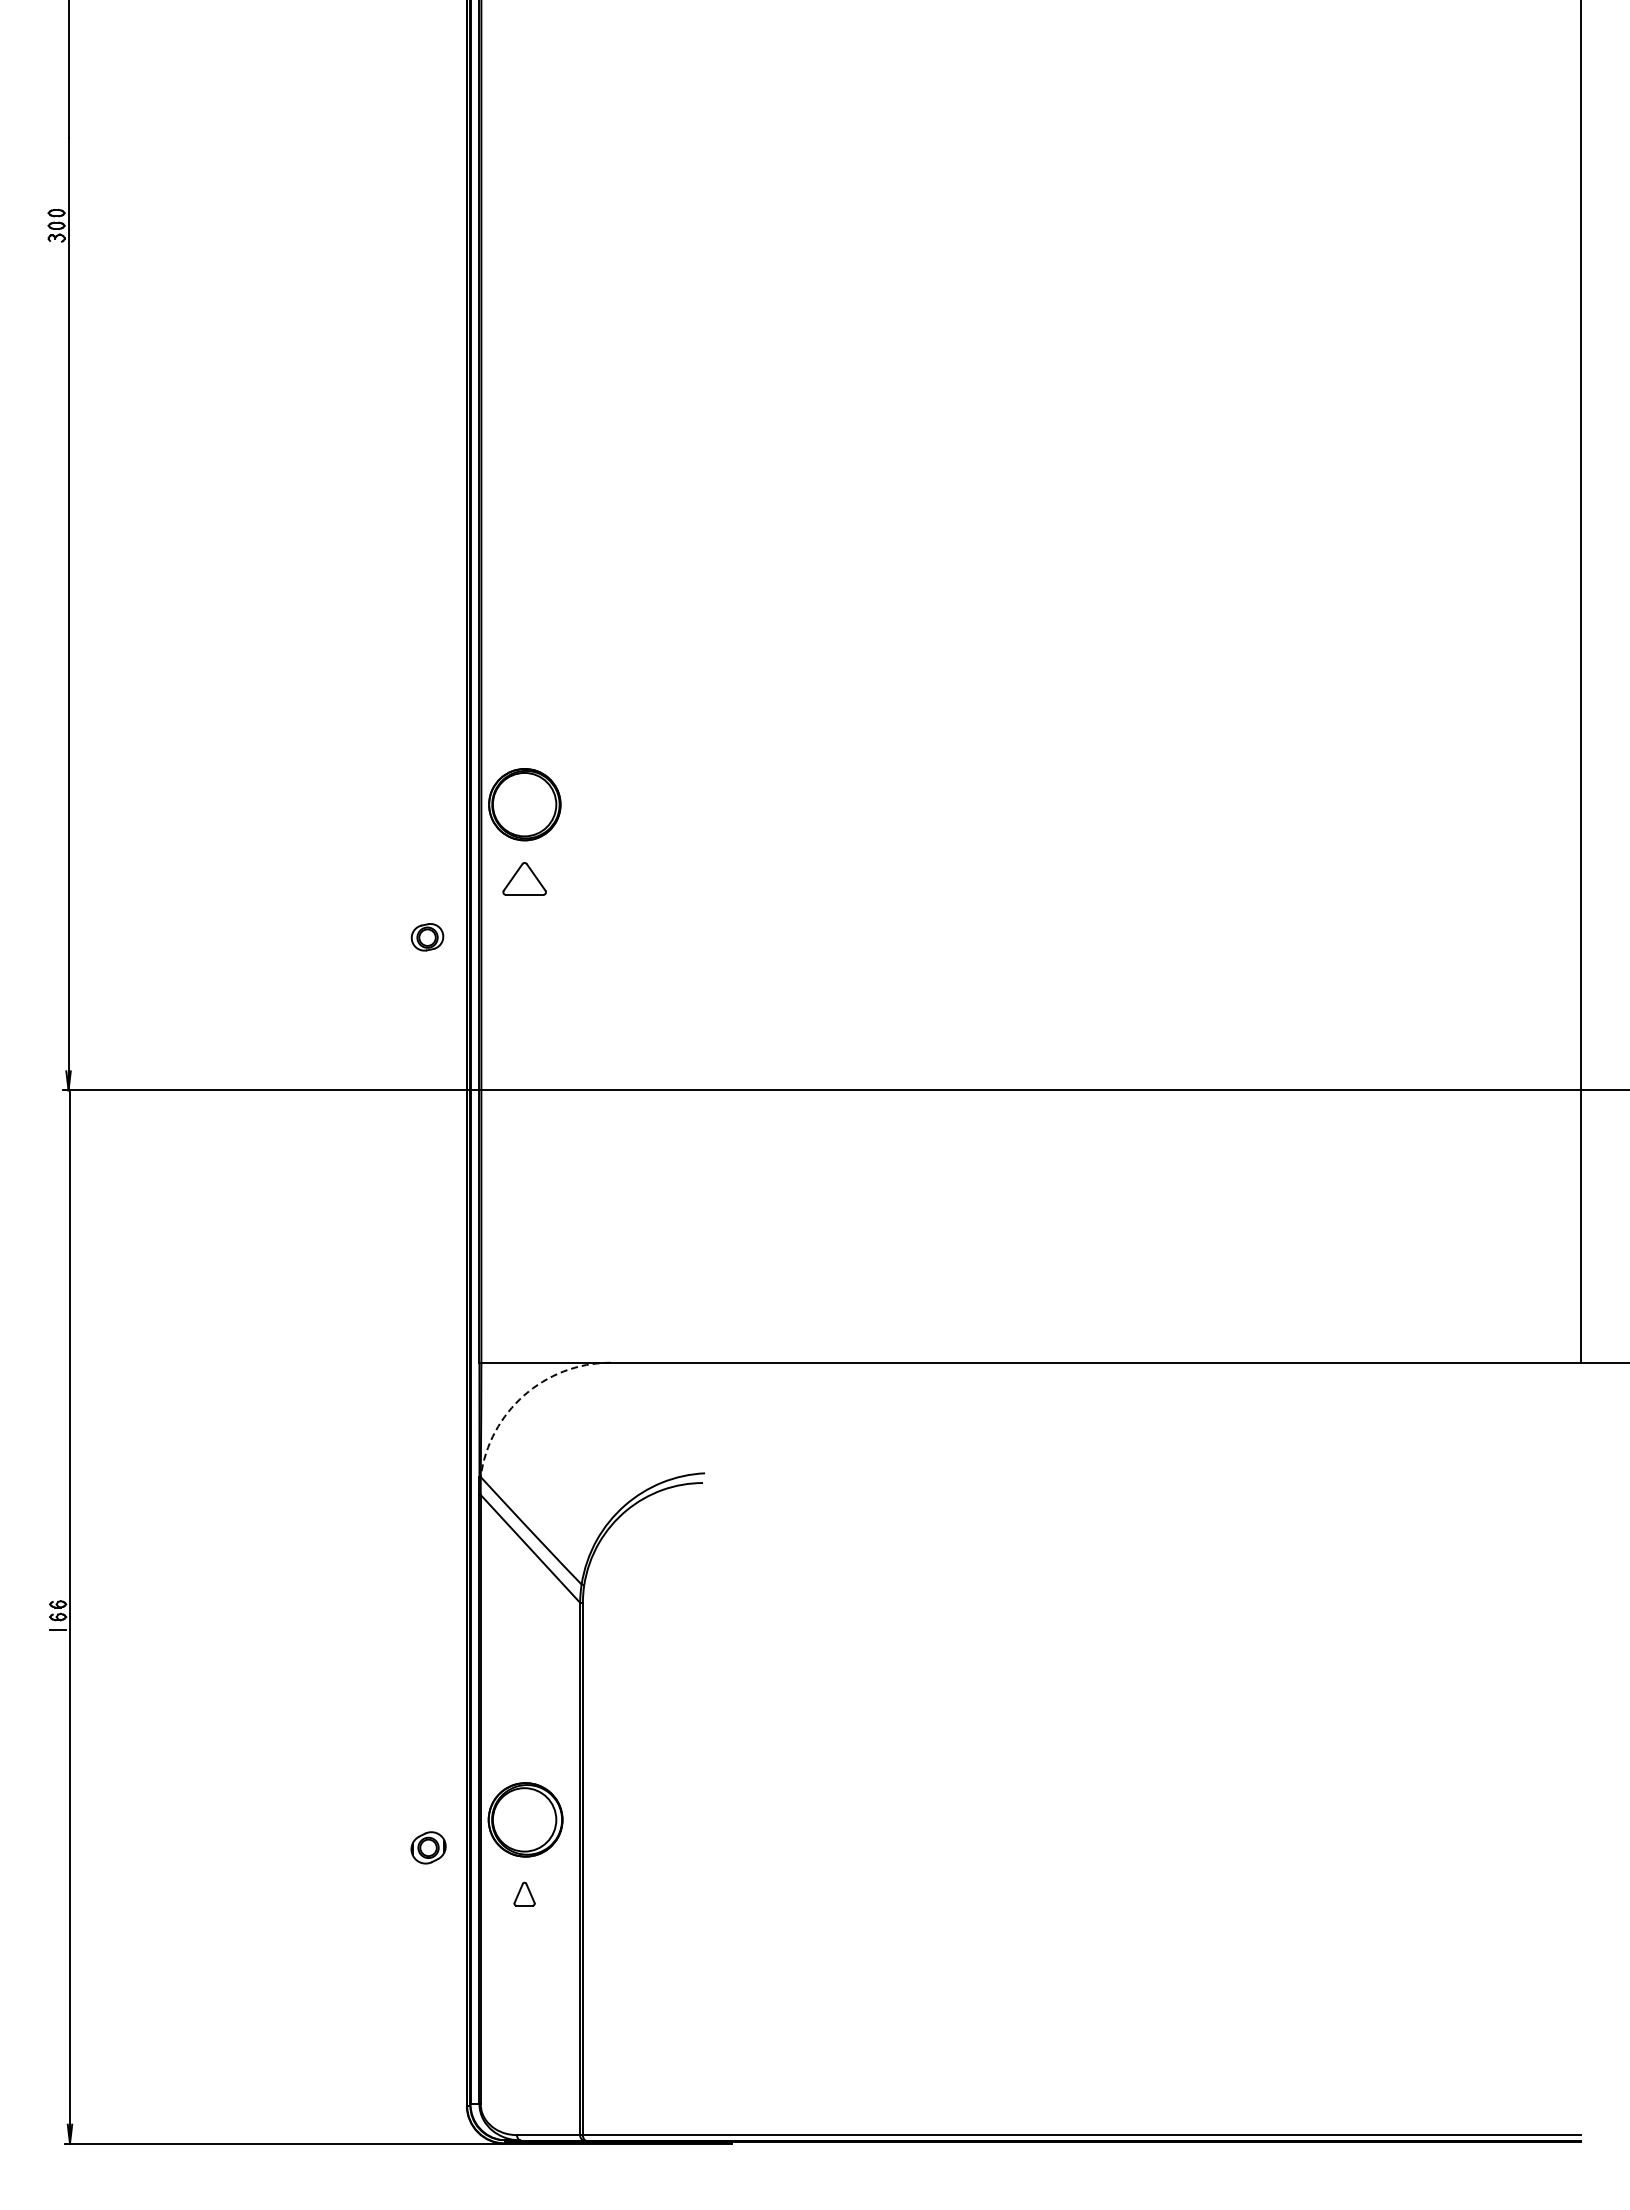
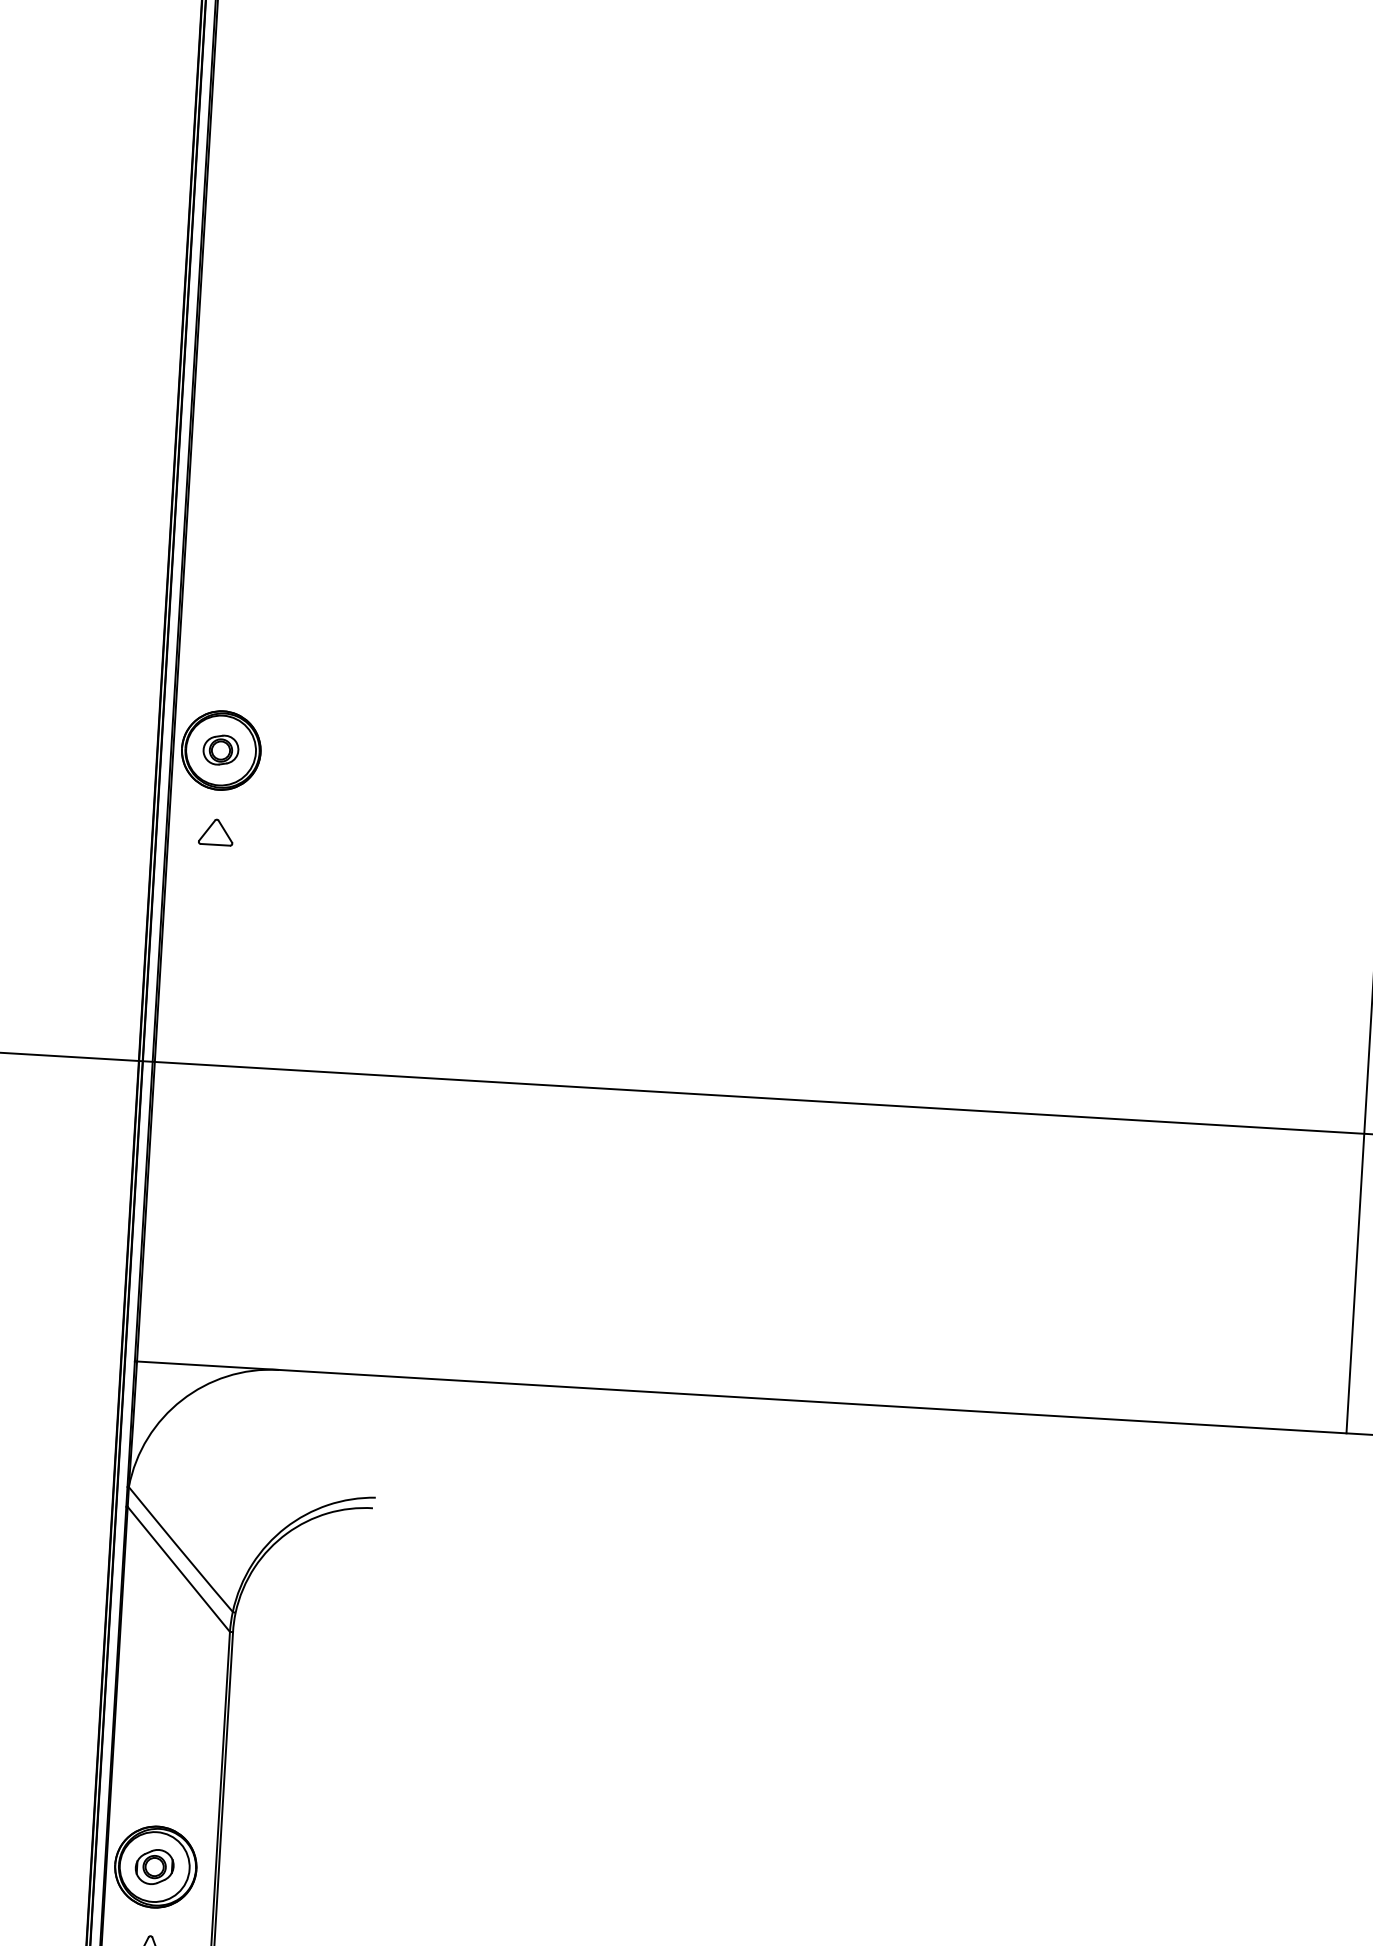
part: (524, 878) -> (216, 831), size x0.71
part: (427, 937) -> (220, 750), moved
arc: (524, 1395) -> (182, 1400), dashed -> solid
part: (428, 1847) -> (154, 1866), moved

